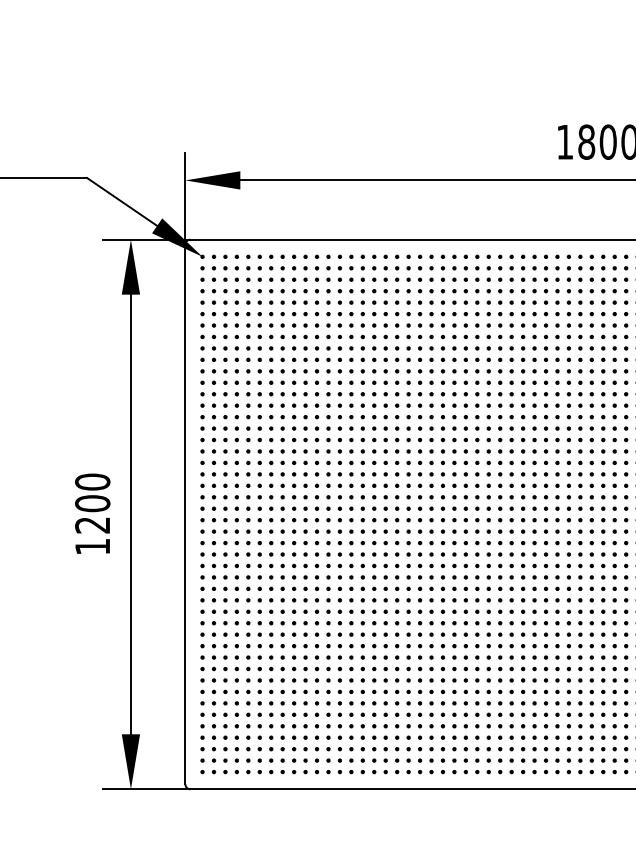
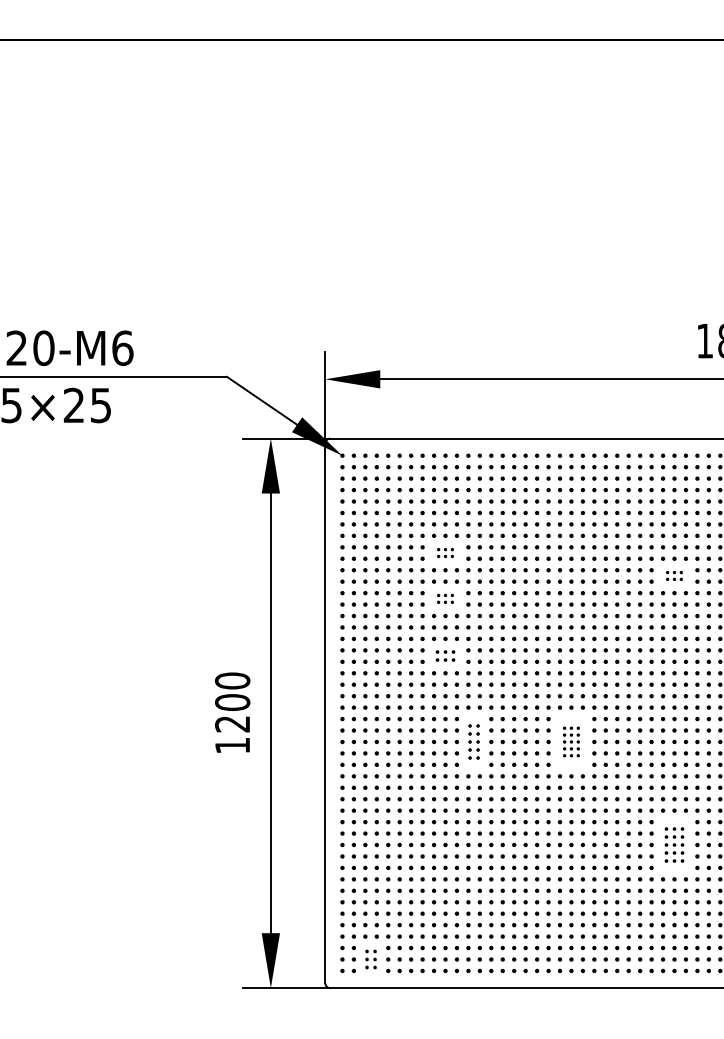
part: (305, 353) -> (445, 552), size x0.6
part: (534, 376) -> (674, 575), size x0.6
part: (305, 399) -> (445, 598), size x0.6
part: (305, 456) -> (445, 655), size x0.7
part: (333, 542) -> (473, 741), size x0.7
part: (431, 542) -> (571, 741), size x0.6
part: (534, 645) -> (674, 844), size x0.7
part: (230, 760) -> (370, 959), size x0.7

